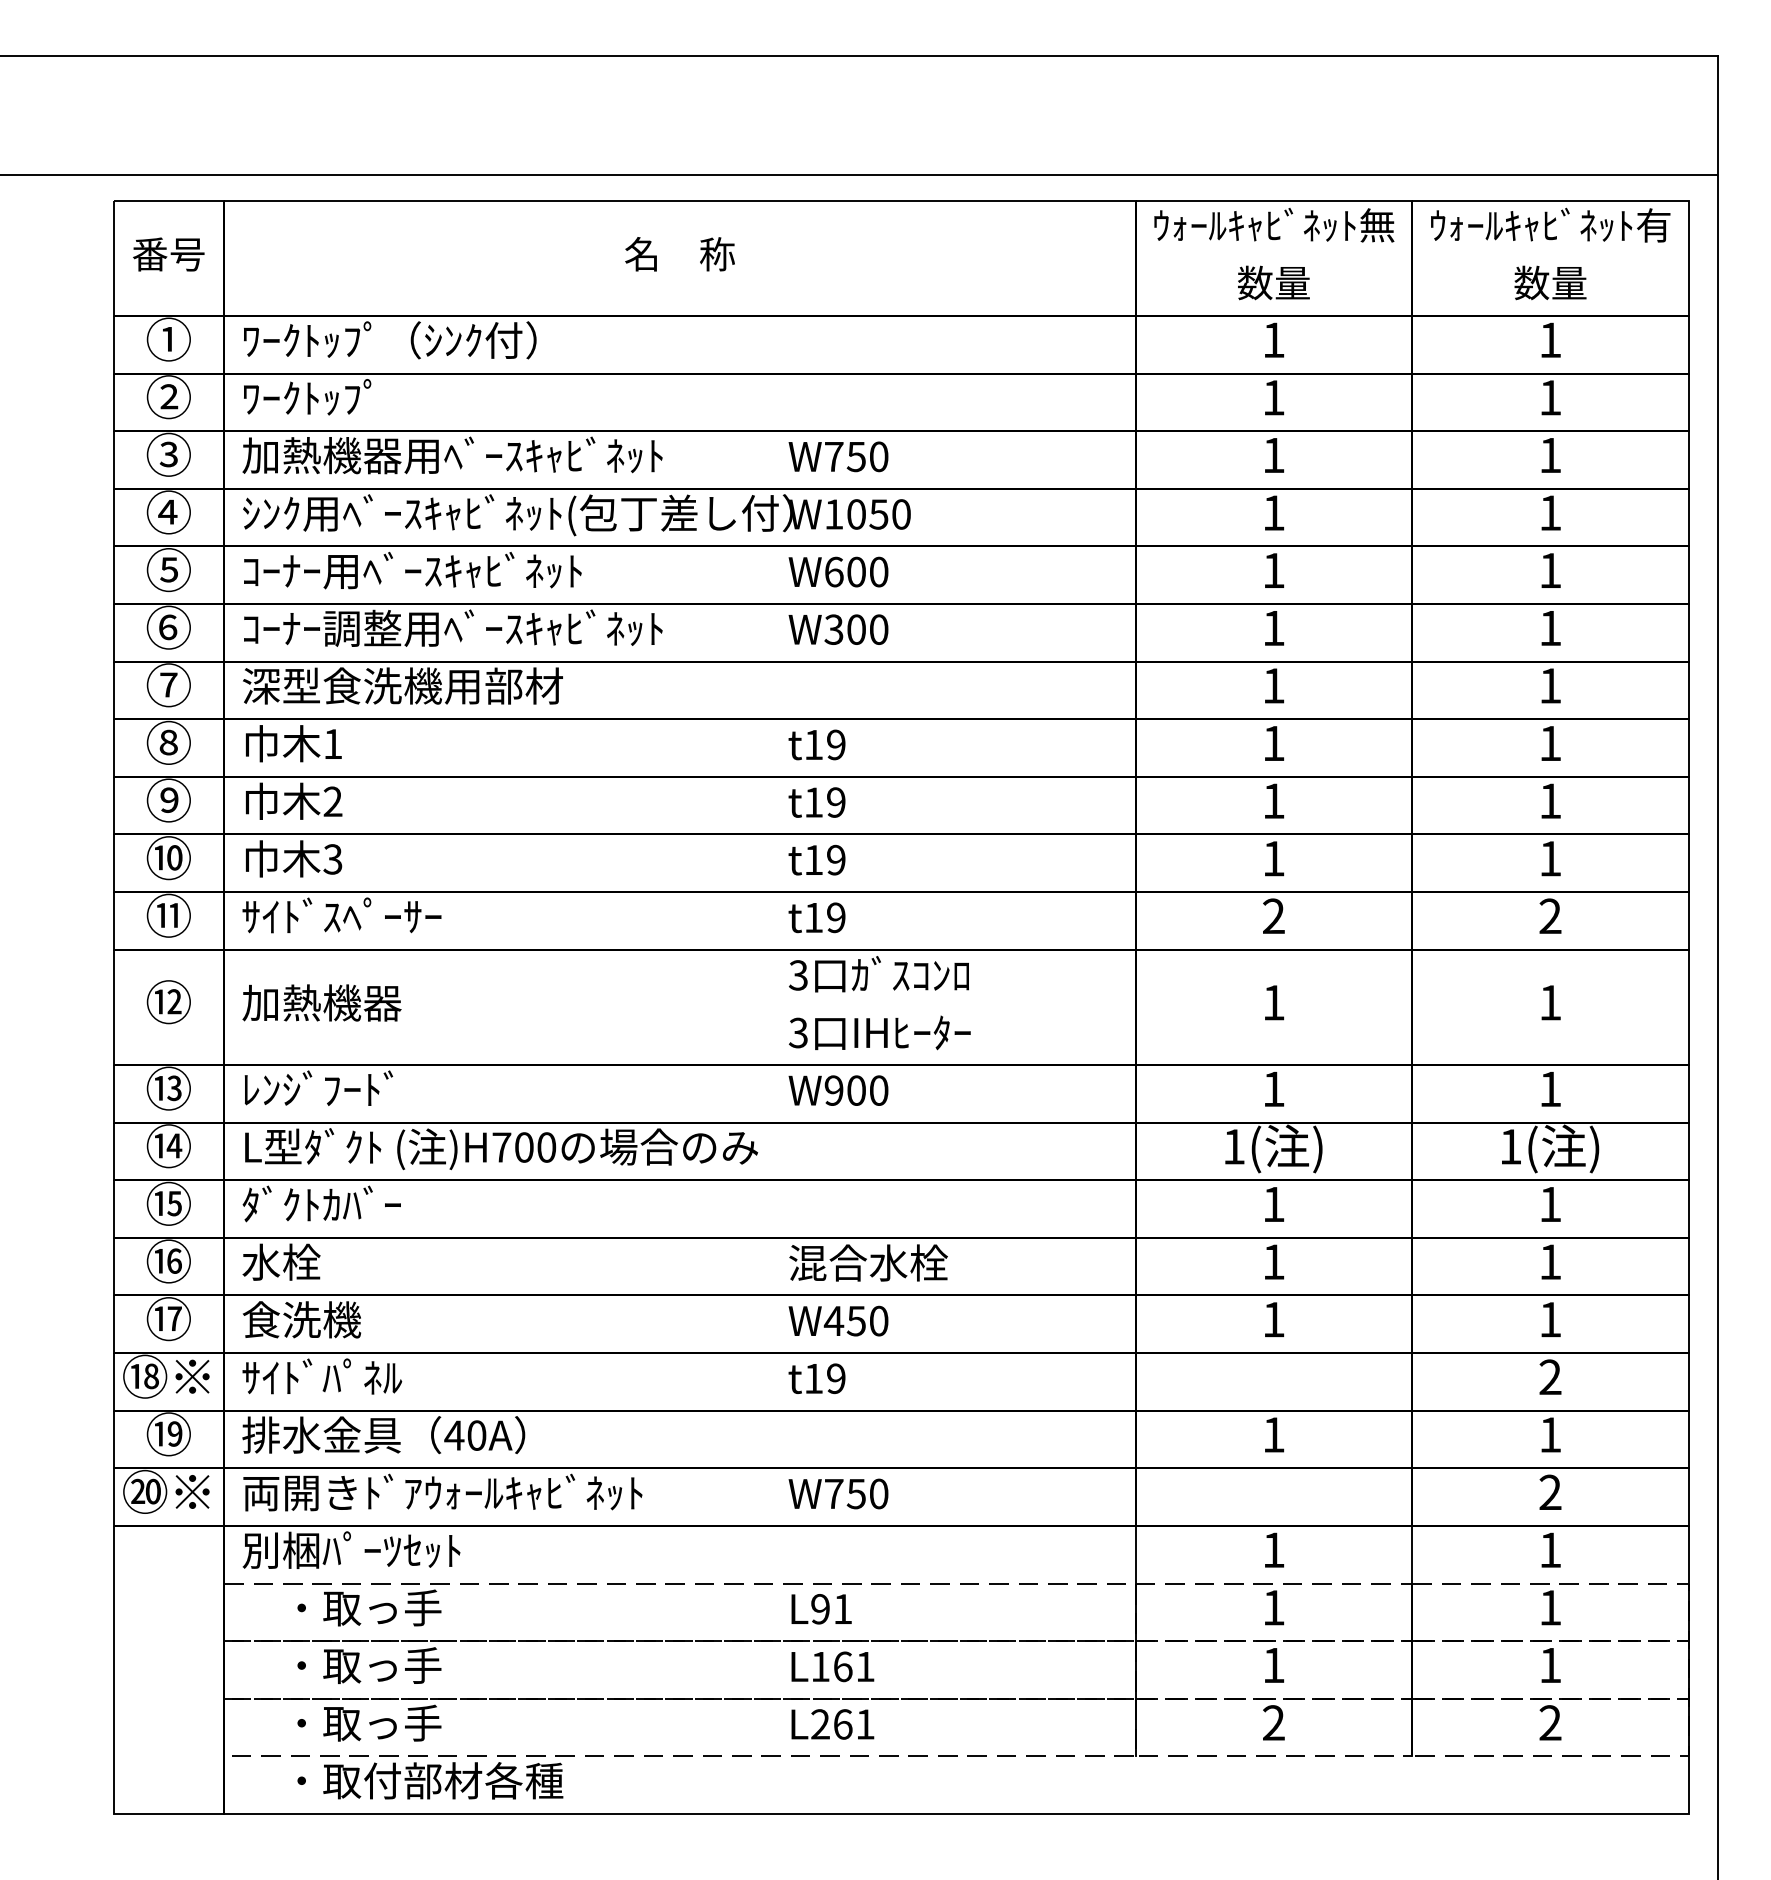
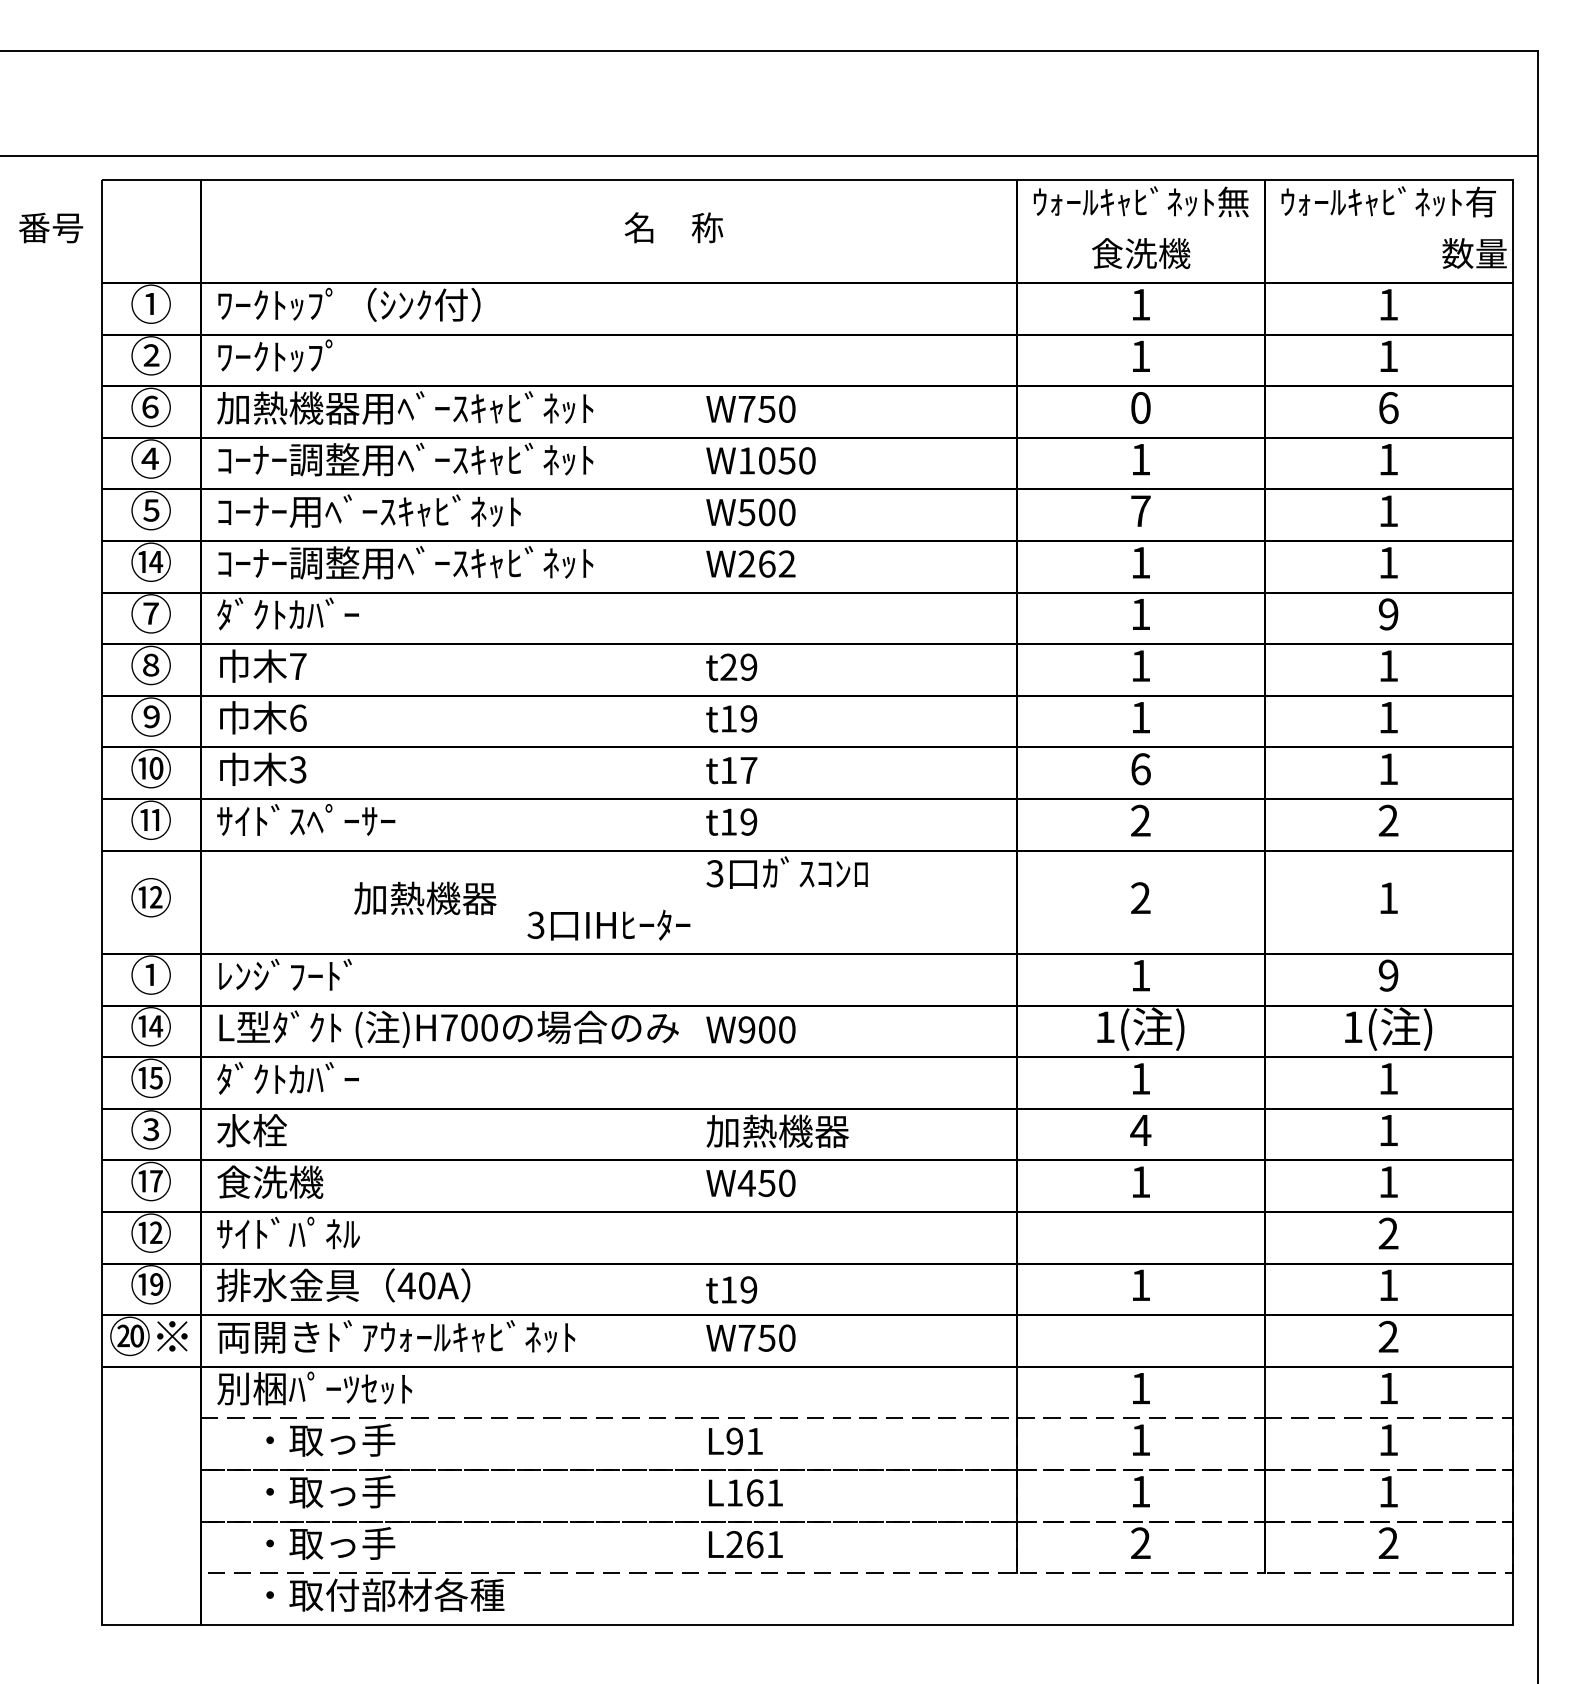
text: (169, 253) -> (51, 227), moved
text: (679, 253) -> (673, 227), moved
text: (1274, 282) -> (1141, 253), 数量 -> 食洗機
text: (1550, 282) -> (1474, 253), moved
text: (168, 453) -> (150, 406), ③ -> ⑥
text: (1273, 455) -> (1140, 408), 1 -> 0
text: (1550, 455) -> (1388, 408), 1 -> 6
text: (517, 515) -> (463, 461), ｼﾝｸ用ﾍﾞｰｽｷｬﾋﾞﾈｯﾄ(包丁差し付） -> ｺｰﾅｰ調整用ﾍﾞｰｽｷｬﾋﾞﾈｯﾄ
text: (1273, 569) -> (1140, 510), 1 -> 7
text: (833, 572) -> (746, 512), W600 -> W500
text: (168, 626) -> (150, 561), ⑥ -> ⑭
text: (855, 629) -> (766, 563), W300 -> W262
text: (402, 685) -> (360, 614), 深型食洗機用部材 -> ﾀﾞｸﾄｶﾊﾞｰ
text: (1550, 685) -> (1388, 614), 1 -> 9
text: (333, 744) -> (298, 666), 1 -> 7
text: (813, 744) -> (728, 666), t19 -> t29
text: (332, 800) -> (297, 717), 2 -> 6
text: (1273, 859) -> (1140, 769), 1 -> 6
text: (835, 860) -> (748, 770), t19 -> t17
text: (1273, 1001) -> (1140, 897), 1 -> 2
text: (322, 1003) -> (425, 898), moved
text: (879, 1032) -> (608, 924), moved
text: (168, 1087) -> (150, 974), ⑬ -> ①
text: (1550, 1089) -> (1388, 975), 1 -> 9
text: (838, 1090) -> (750, 1029), moved
text: (168, 1260) -> (150, 1129), ⑯ -> ③
text: (868, 1262) -> (777, 1130), 混合水栓 -> 加熱機器
text: (1273, 1262) -> (1140, 1130), 1 -> 4
text: (165, 1375) -> (148, 1232), ⑱※ -> ⑫
text: (816, 1378) -> (731, 1289), moved

